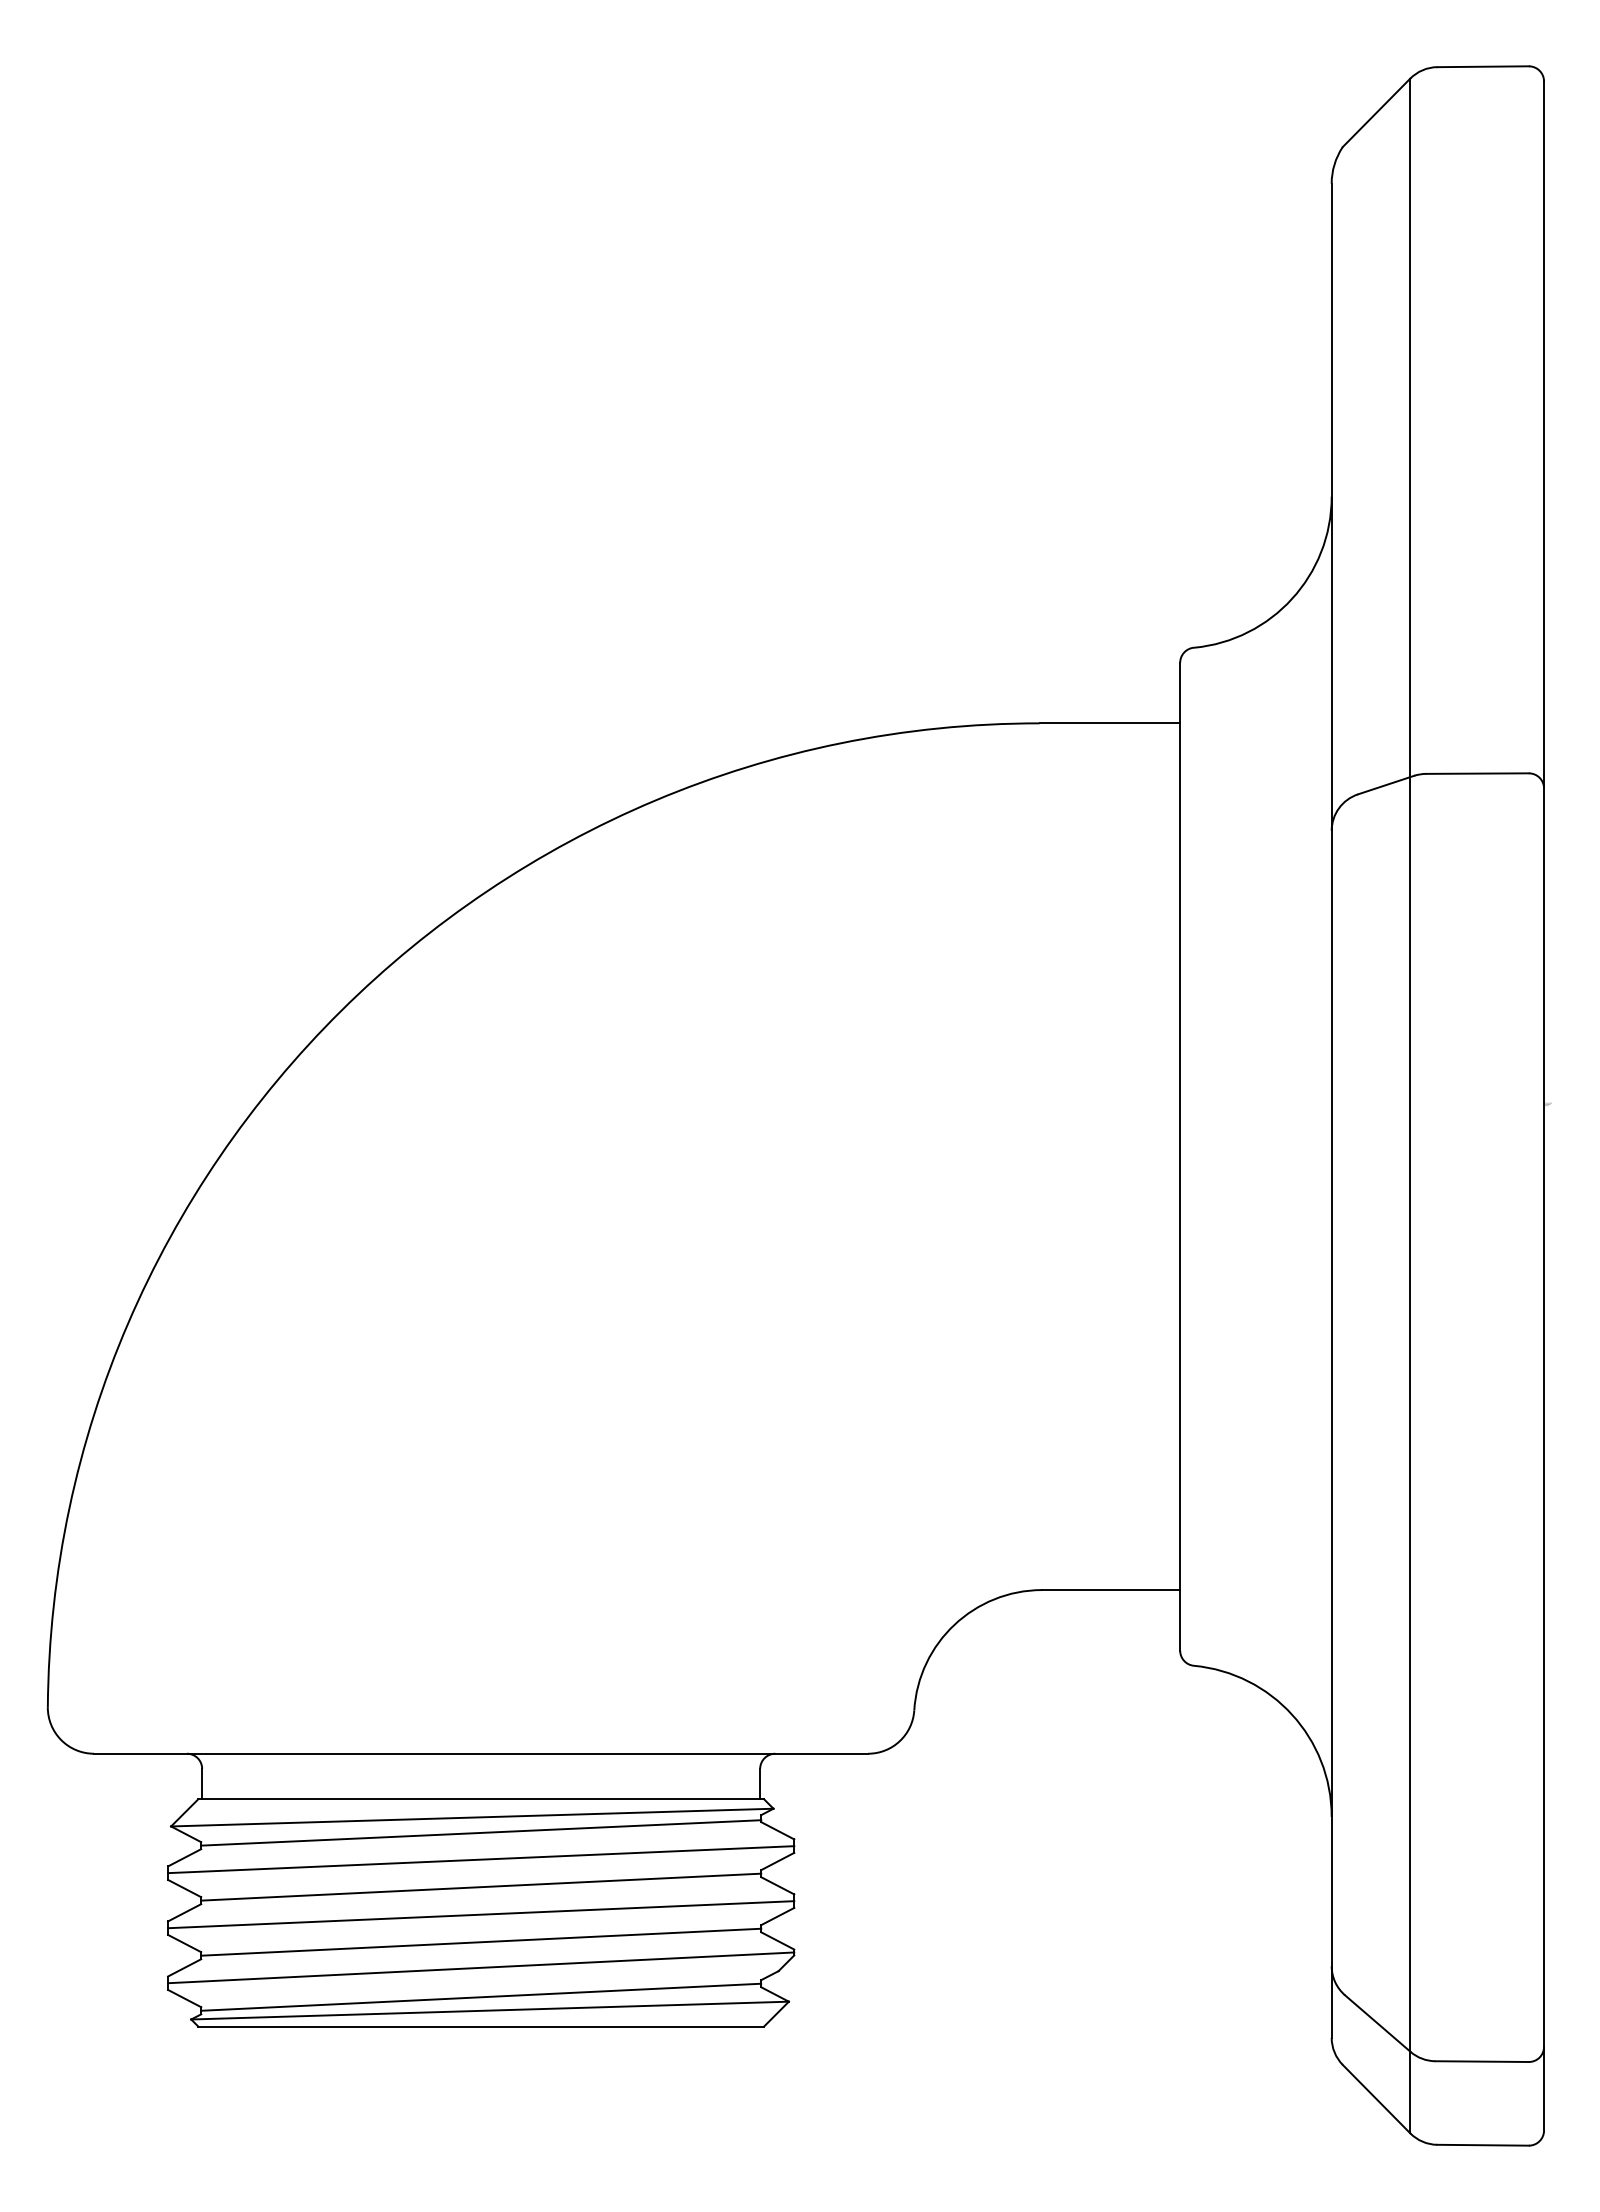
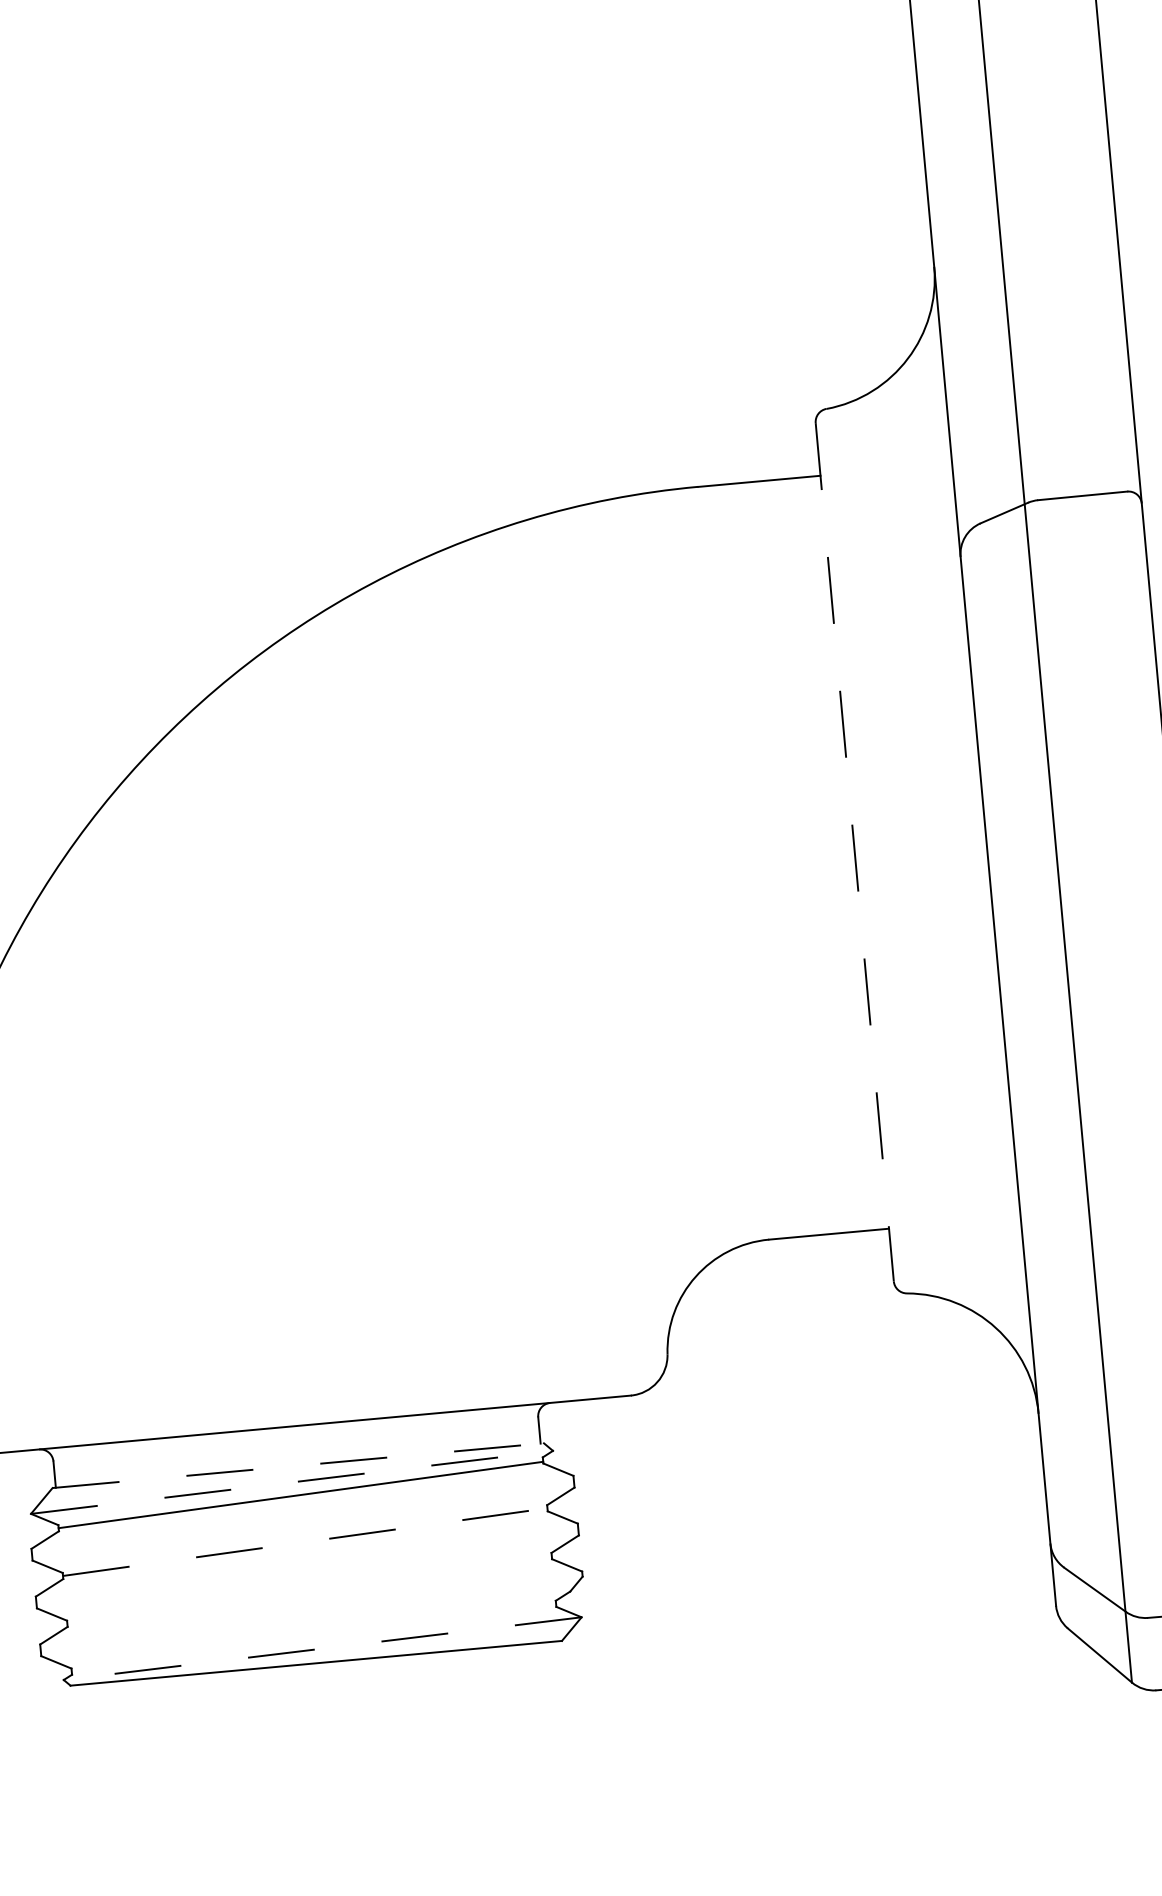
line: (1180, 1156) -> (855, 852), solid -> dashed
line: (481, 1799) -> (298, 1465), solid -> dashed
line: (472, 1817) -> (292, 1482), solid -> dashed
line: (481, 1859) -> (303, 1518), removed
line: (481, 1887) -> (305, 1542), solid -> dashed
line: (481, 1914) -> (307, 1565), removed
line: (481, 1941) -> (309, 1589), removed
line: (481, 1967) -> (311, 1611), removed
line: (481, 1996) -> (314, 1637), removed
line: (490, 2010) -> (323, 1648), solid -> dashed

